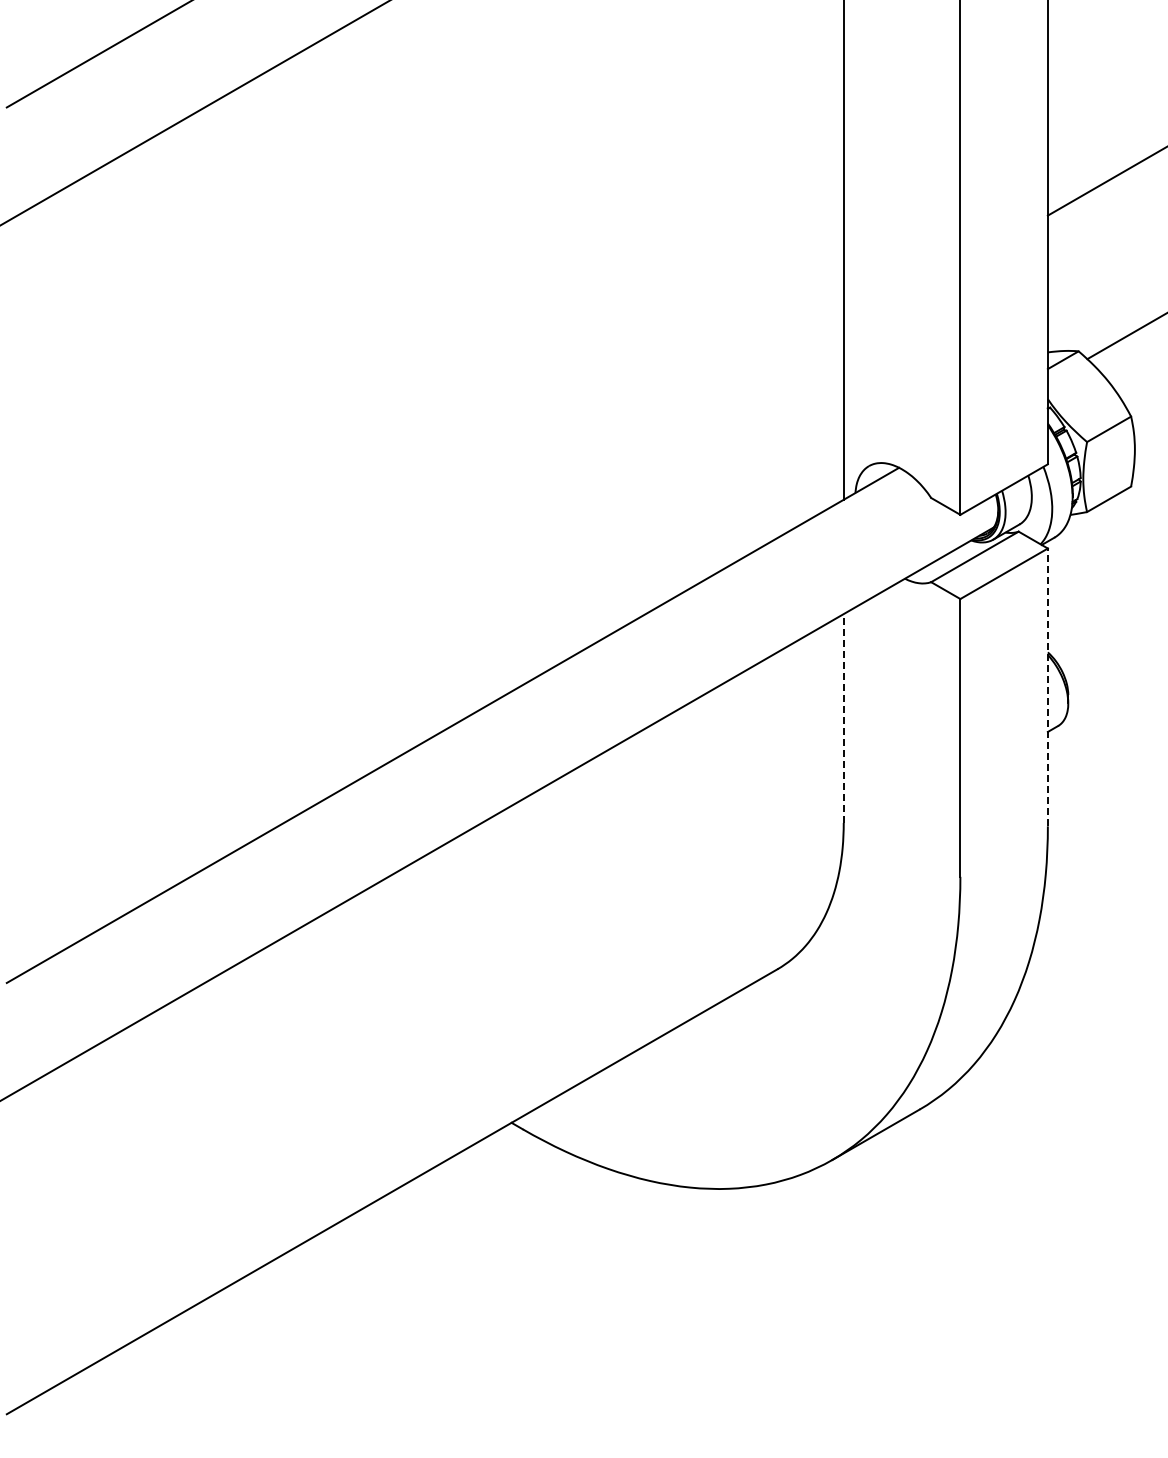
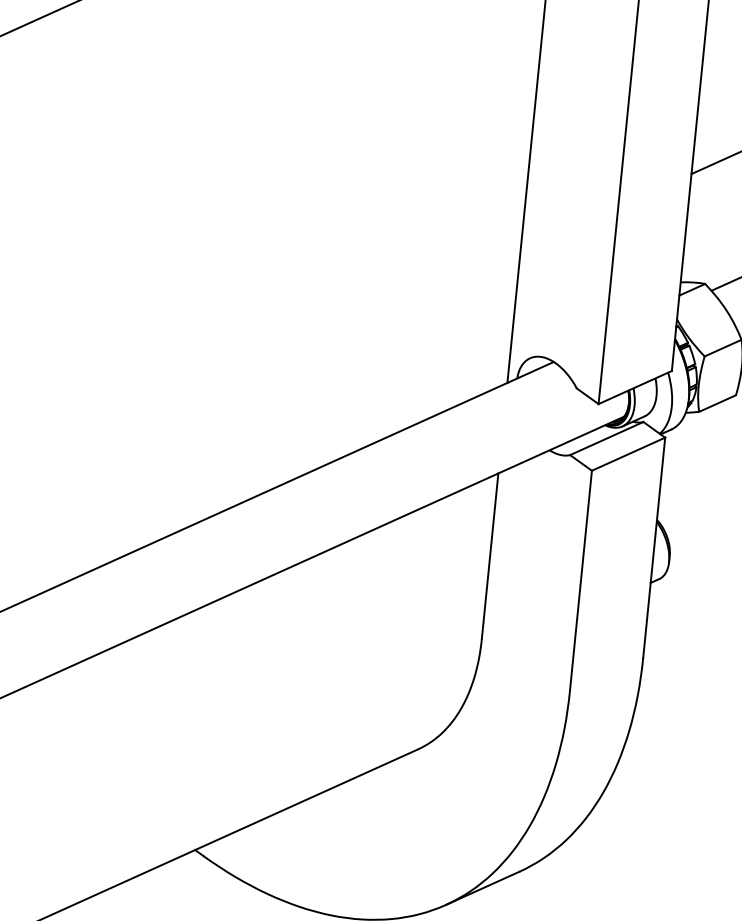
line: (1047, 687) -> (653, 547), dashed -> solid
line: (843, 718) -> (489, 556), dashed -> solid

